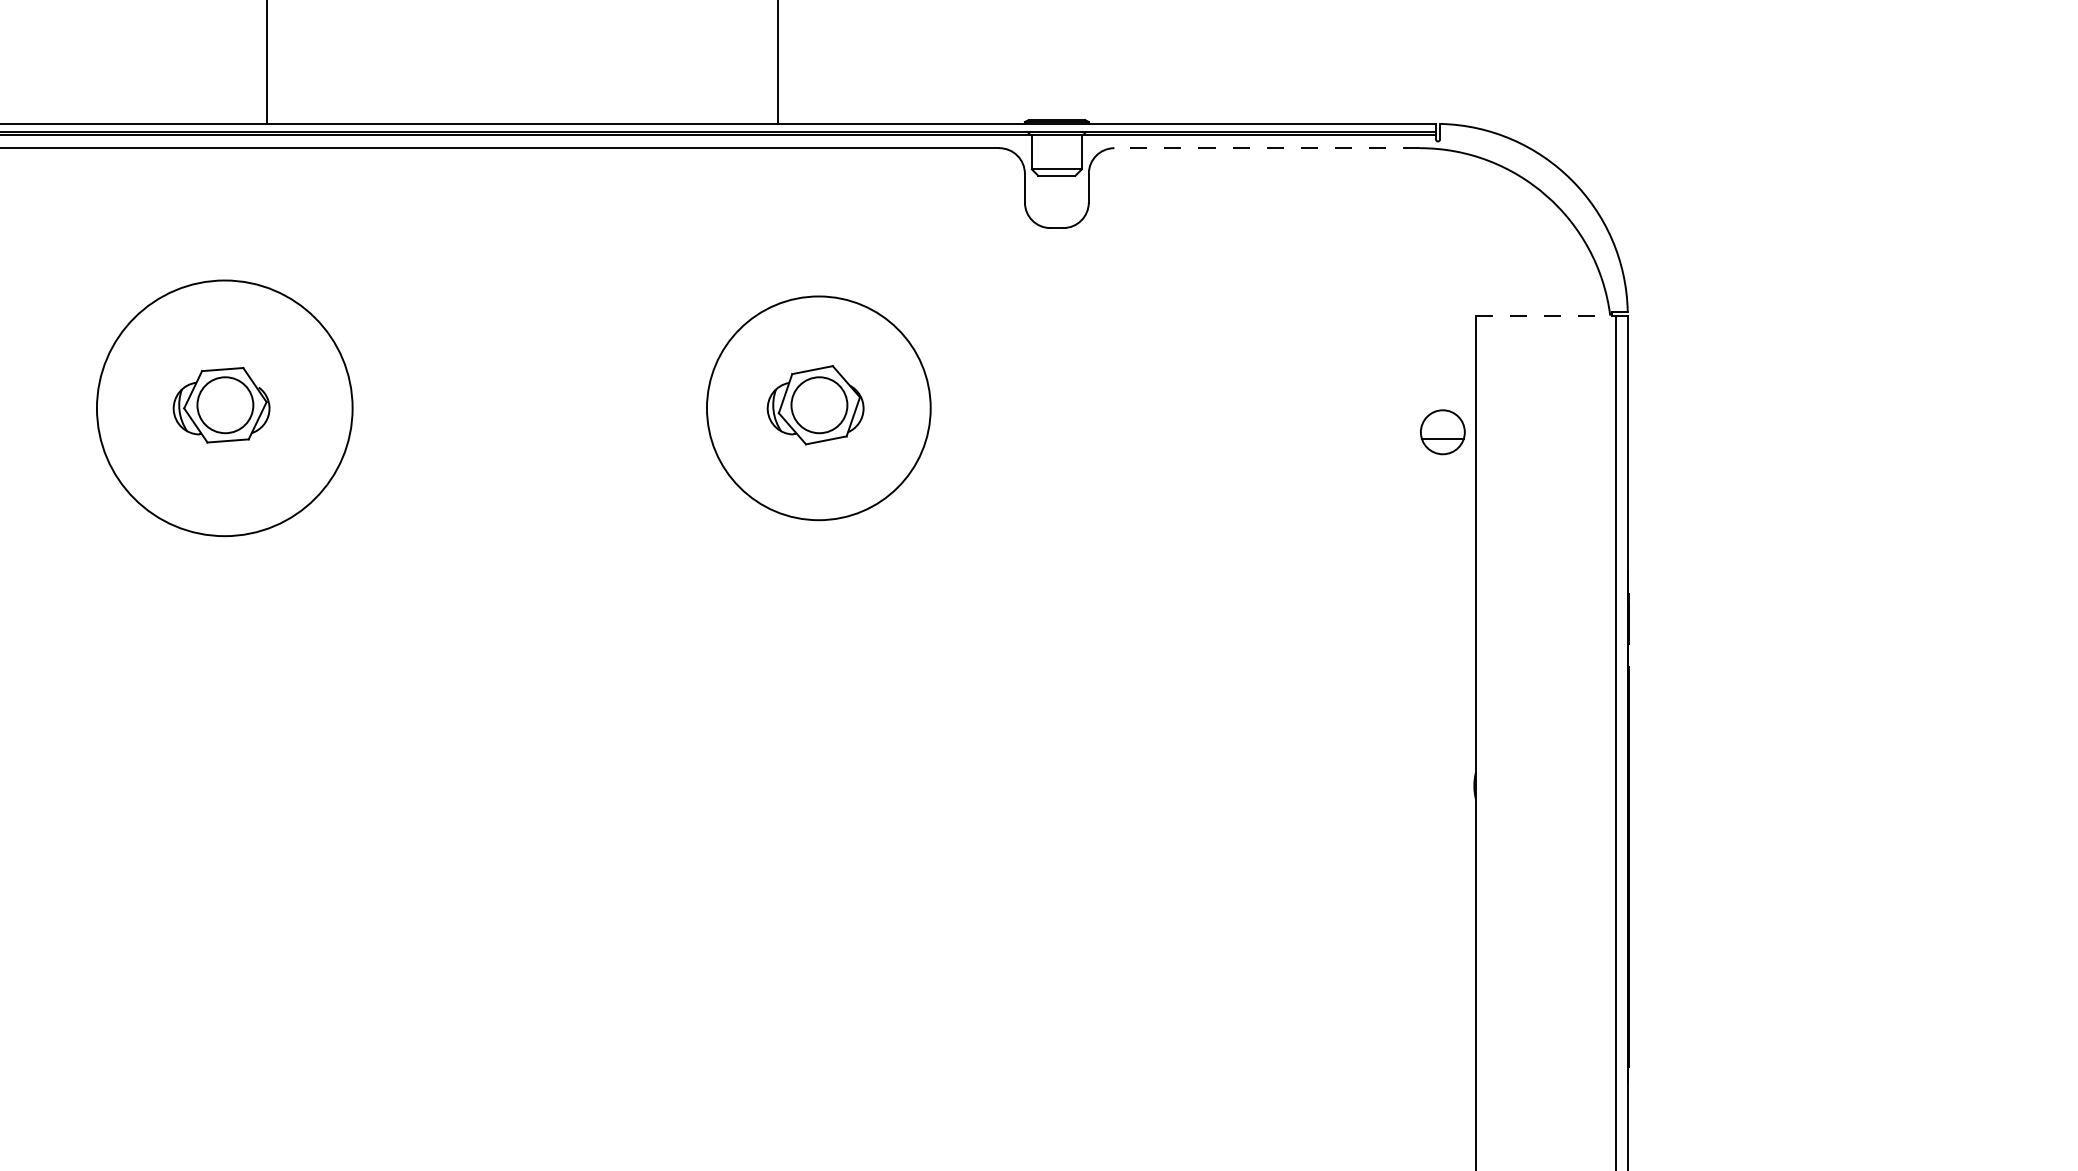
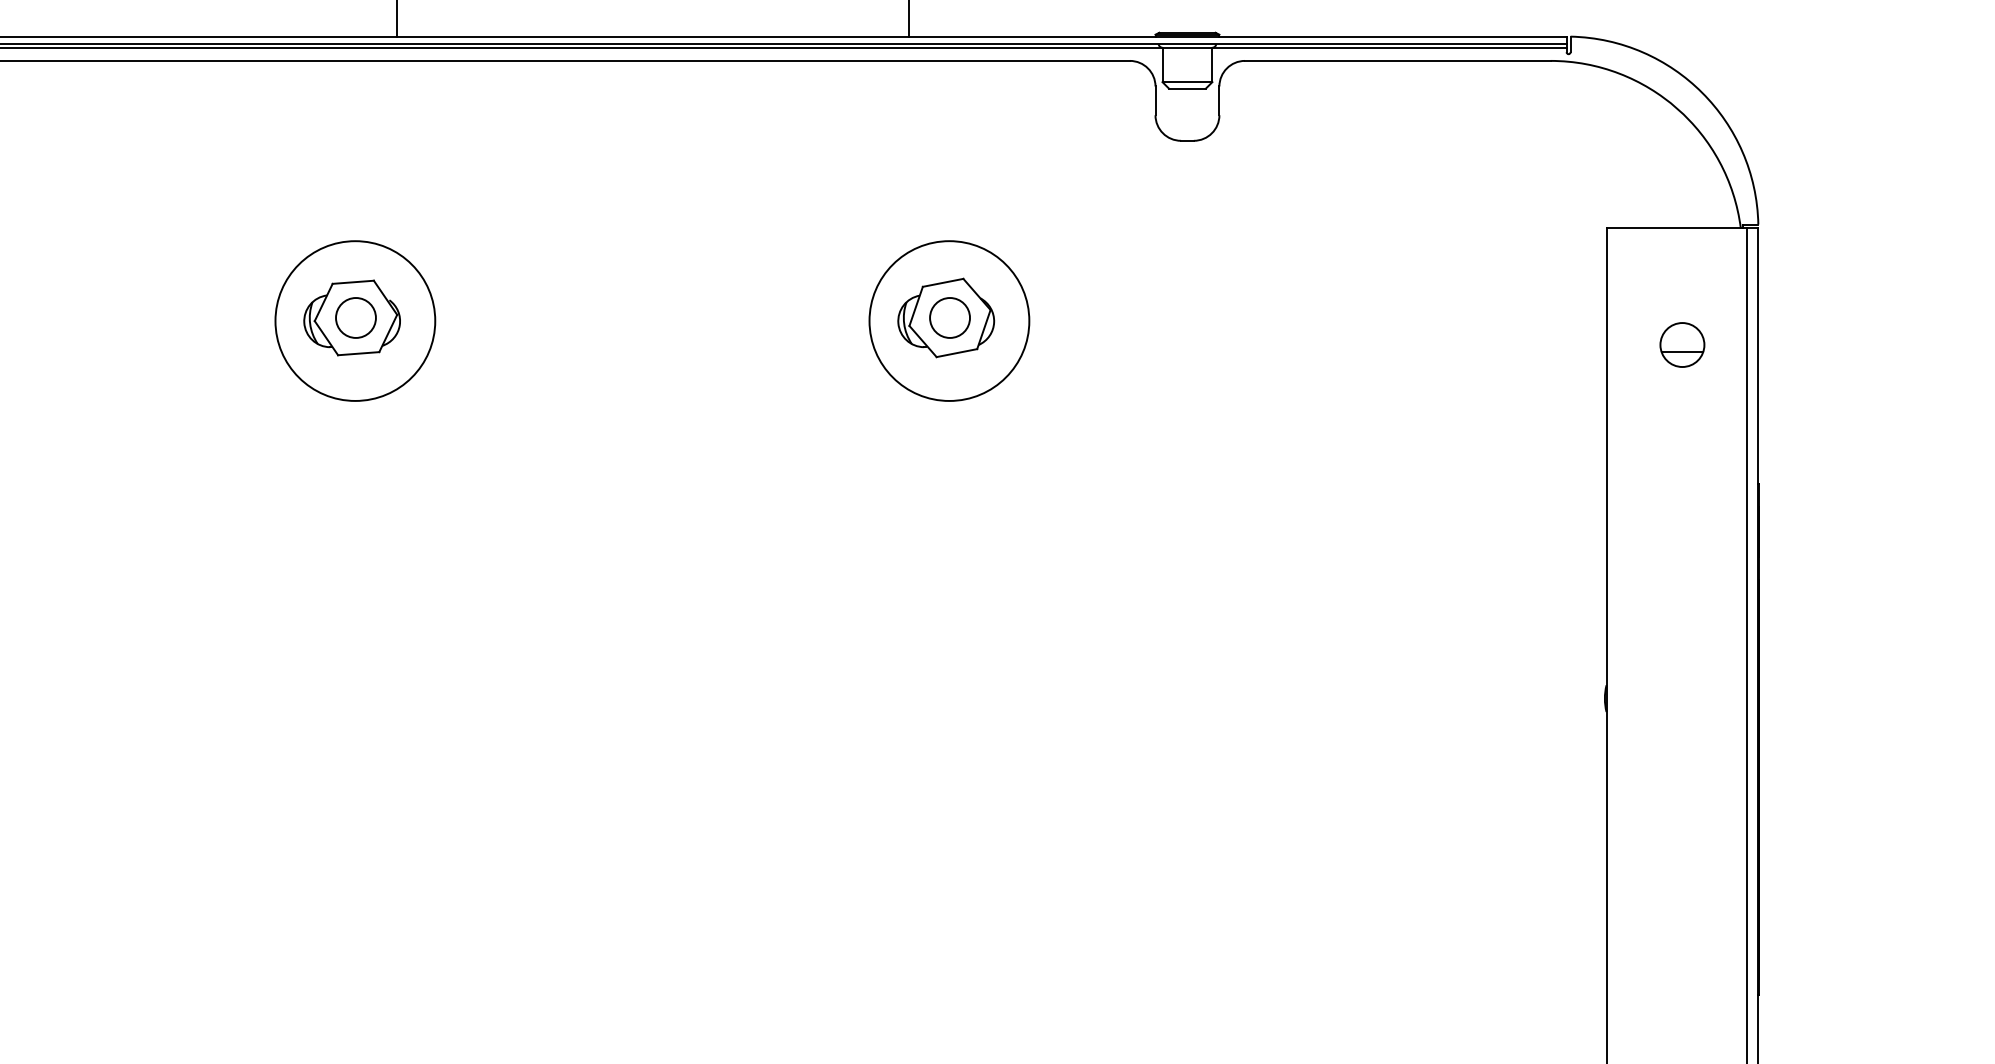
line: (1267, 148) -> (1398, 61), dashed -> solid
line: (1546, 315) -> (1677, 228), dashed -> solid
circle: (225, 405) -> (356, 318), size x0.71
circle: (819, 405) -> (950, 318), size x0.71
circle: (224, 408) -> (355, 321), size x0.62
circle: (818, 408) -> (949, 321), size x0.71
part: (1442, 432) -> (1682, 345), moved

